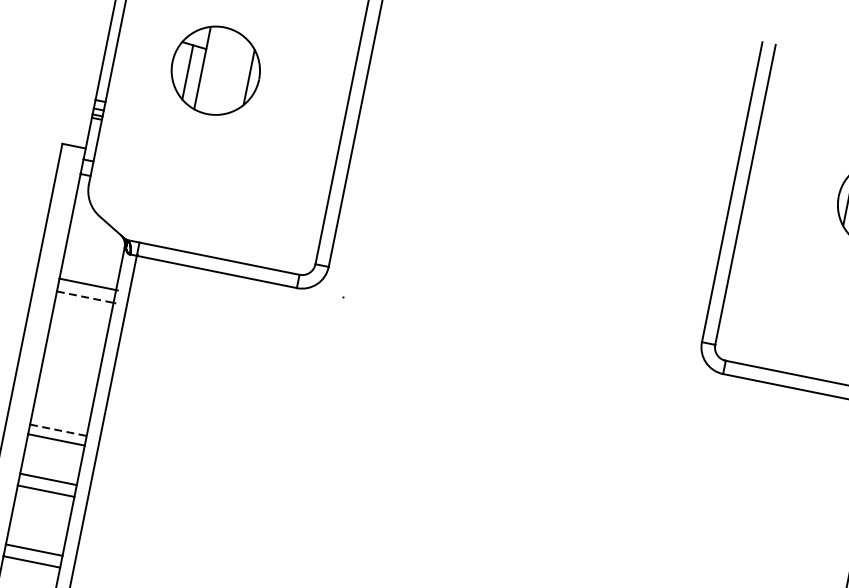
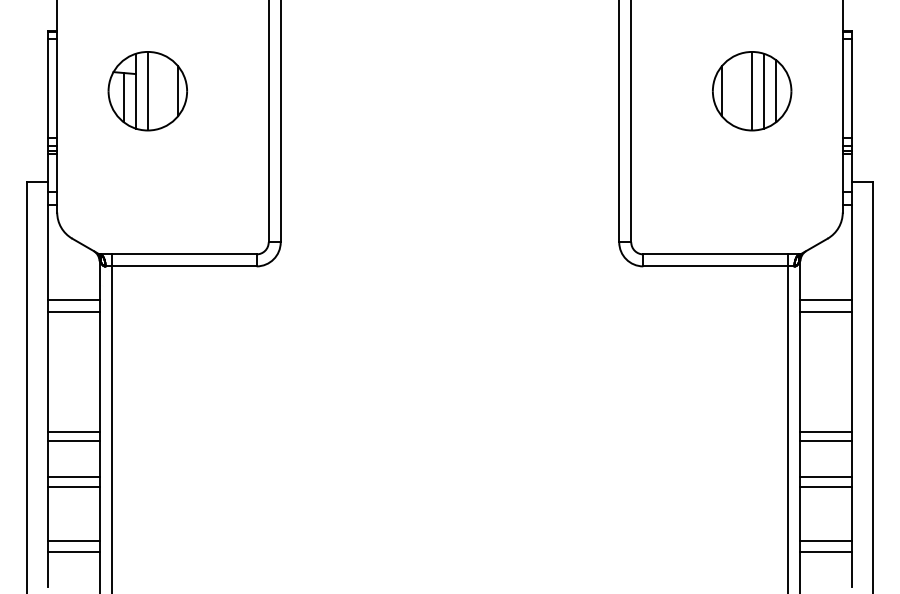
line: (215, 70) -> (147, 91), added
line: (84, 297) -> (73, 311), dashed -> solid
line: (58, 430) -> (73, 432), dashed -> solid

